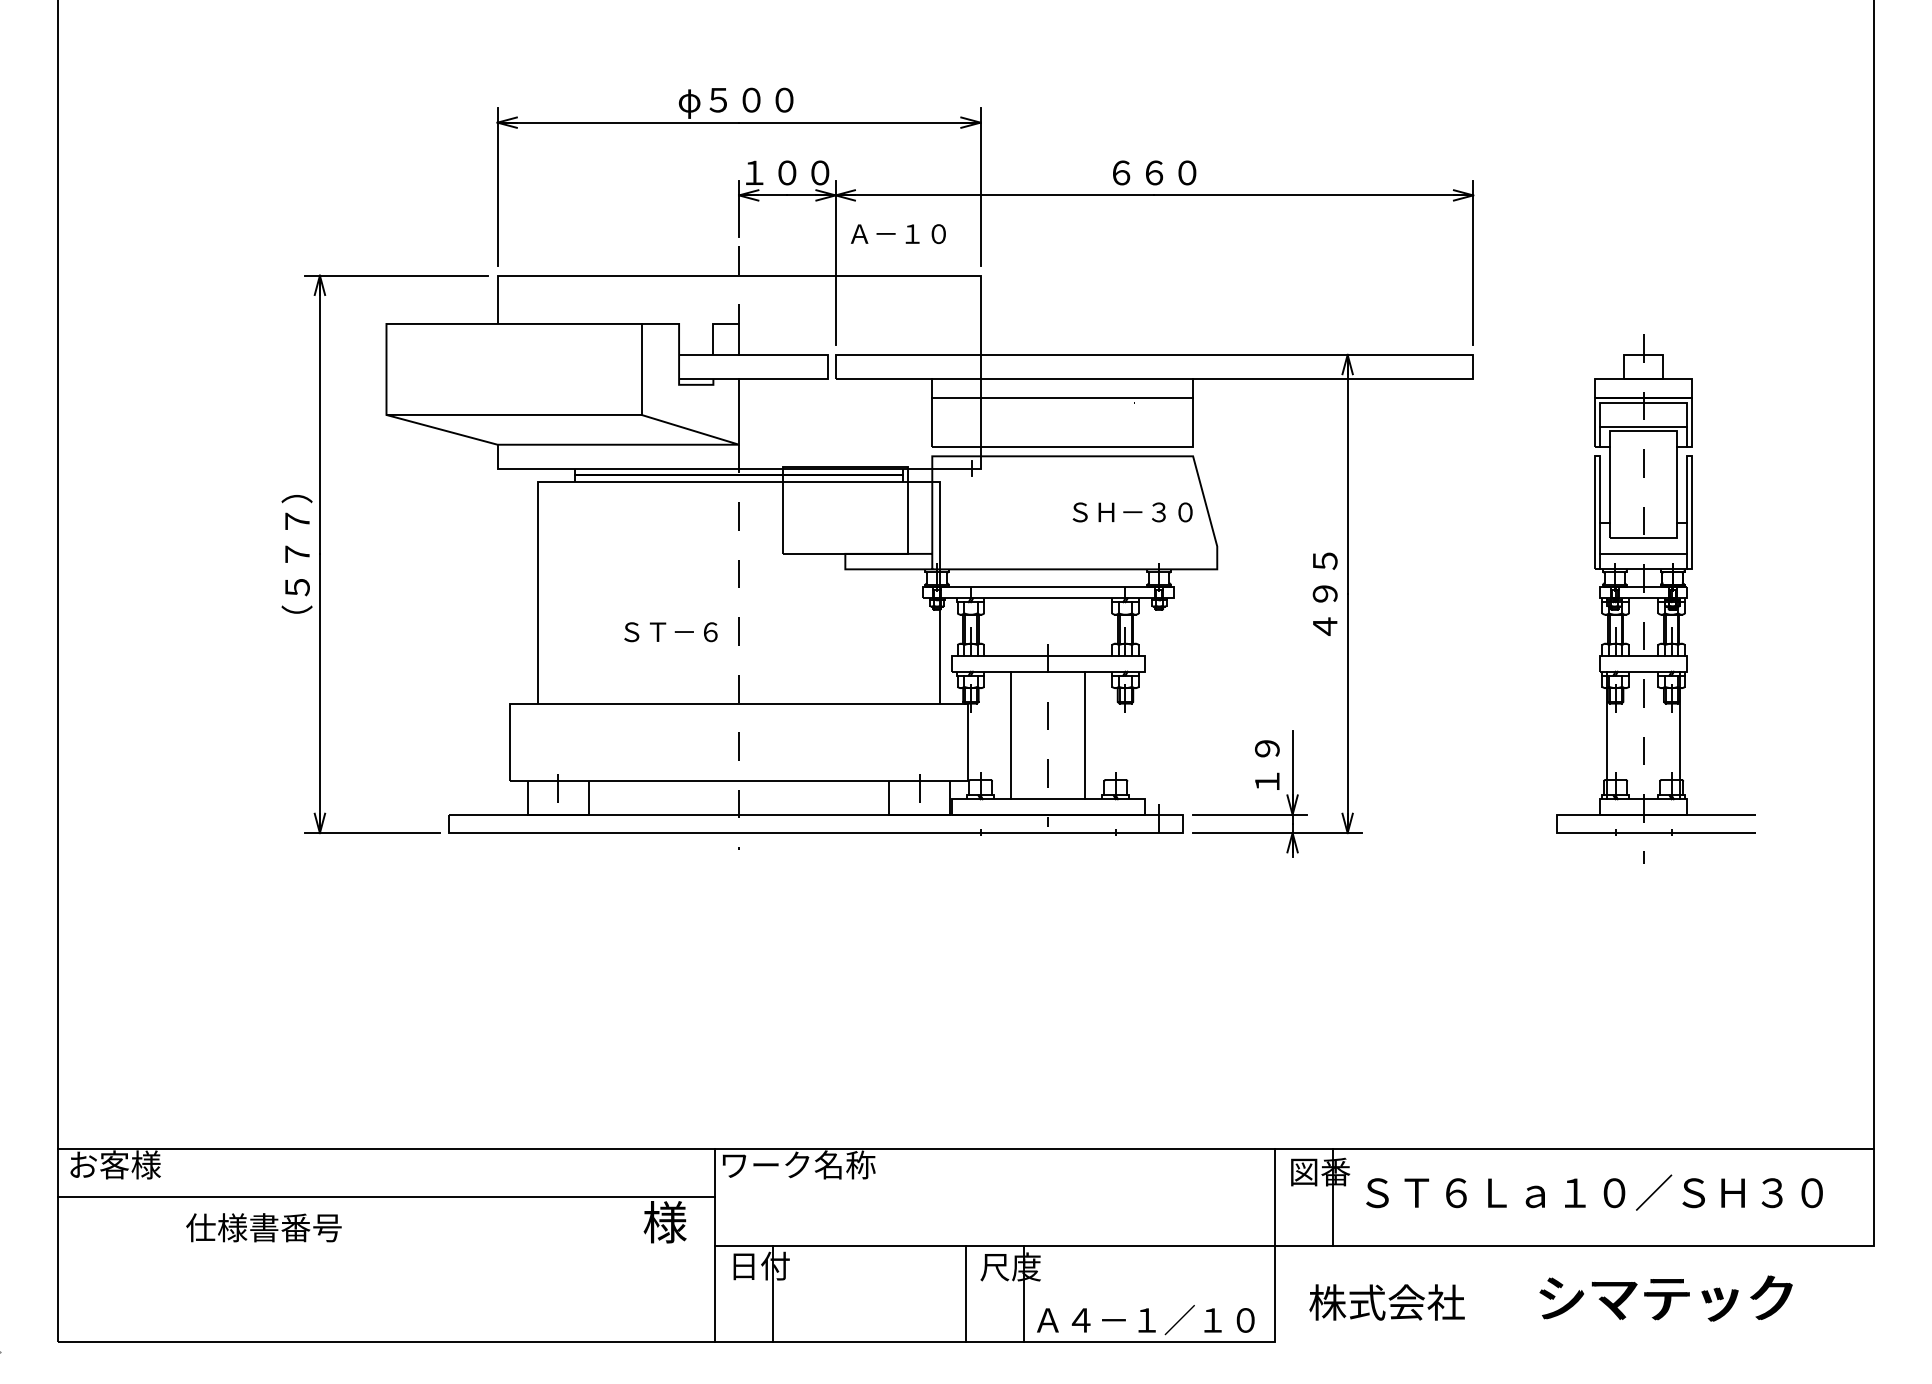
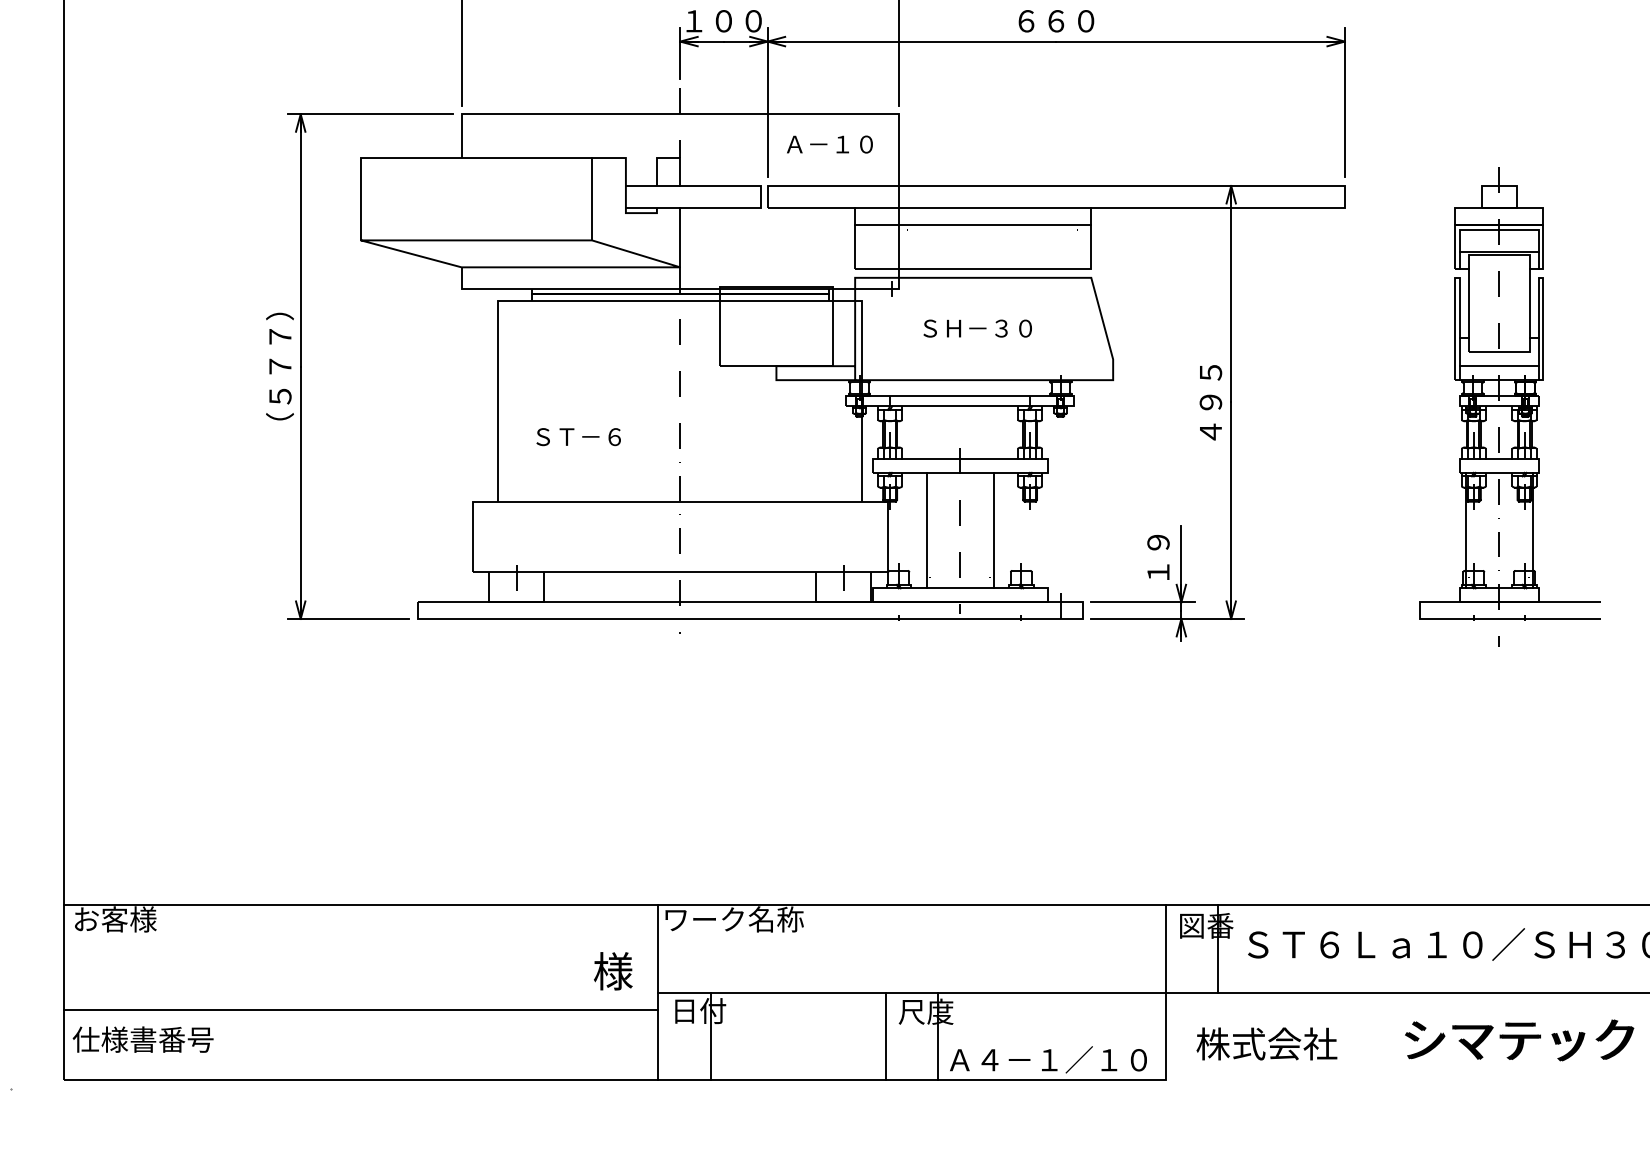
text: (898, 234) -> (829, 144), moved
text: (1132, 512) -> (977, 328), moved
text: (670, 632) -> (578, 437), moved
line: (385, 1197) -> (360, 1010), moved
text: (263, 1227) -> (142, 1039), moved

